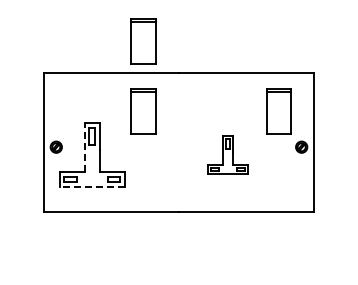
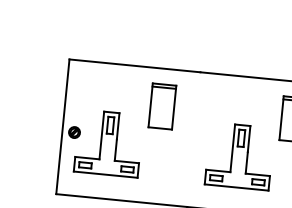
part: (143, 41) -> (169, 38), removed
line: (84, 147) -> (101, 135), dashed -> solid
part: (227, 154) -> (239, 155), size x1.67
line: (92, 187) -> (105, 175), dashed -> solid

